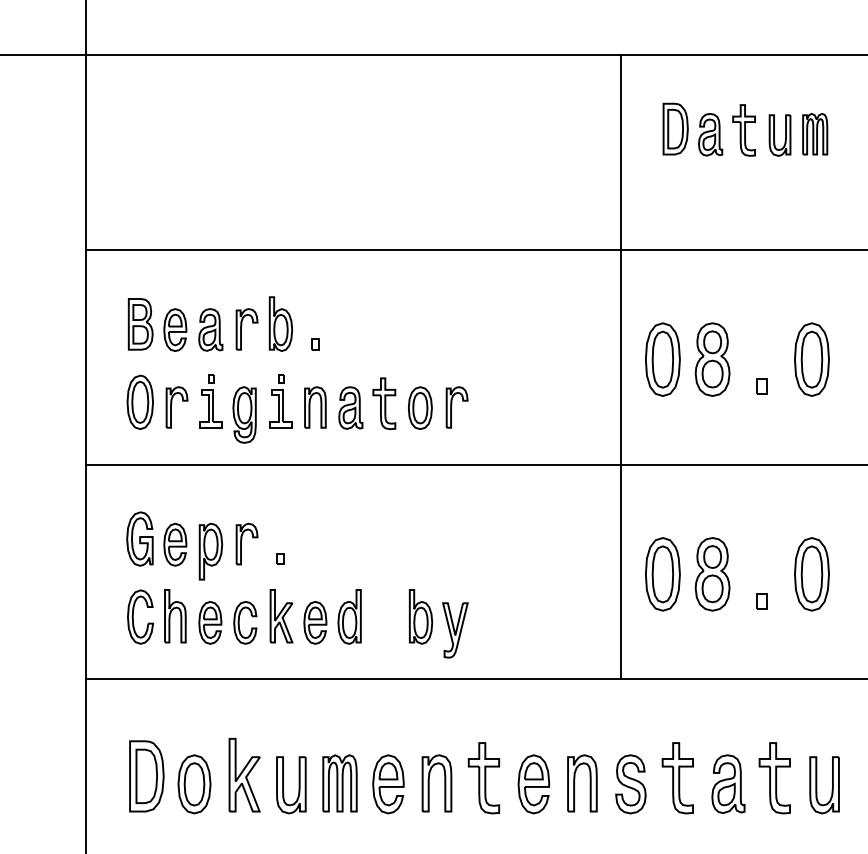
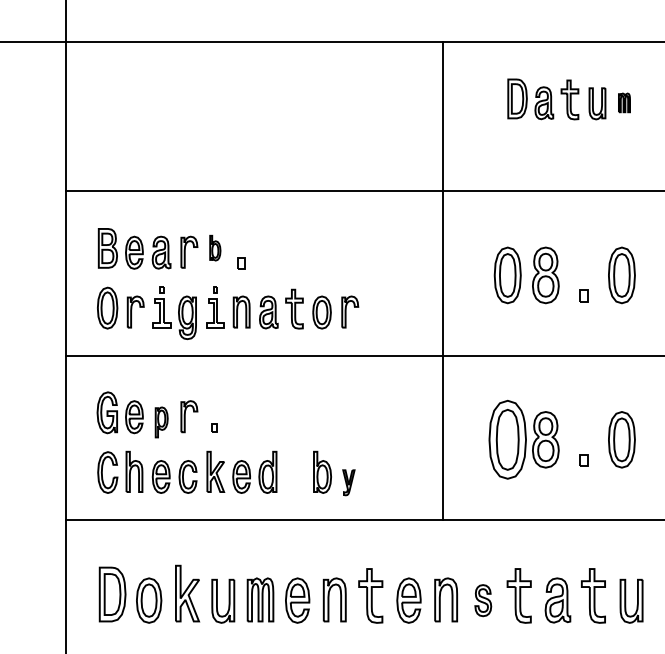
part: (815, 134) -> (624, 103), size x0.6
part: (280, 323) -> (214, 247), size x0.6
part: (315, 344) -> (241, 263), size x1.4
line: (621, 366) -> (443, 280), moved
part: (210, 551) -> (161, 422), size x0.7
part: (662, 574) -> (507, 439), size x1.4
part: (455, 630) -> (348, 482), size x0.6
part: (630, 784) -> (482, 600), size x0.7

